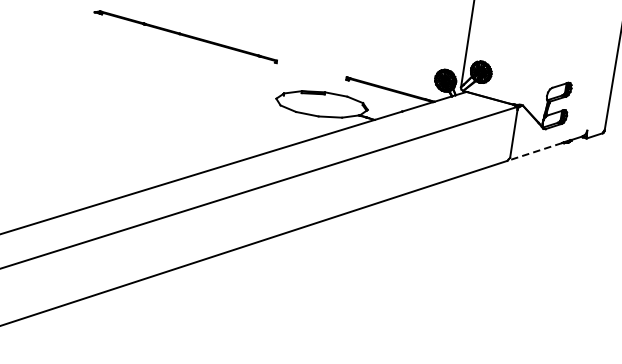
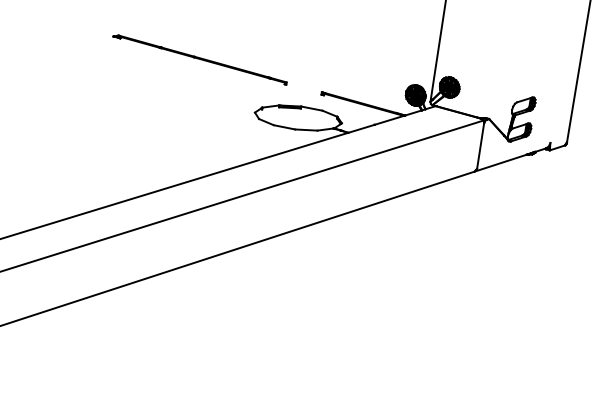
part: (185, 36) -> (199, 59), moved
line: (534, 152) -> (500, 163), dashed -> solid

